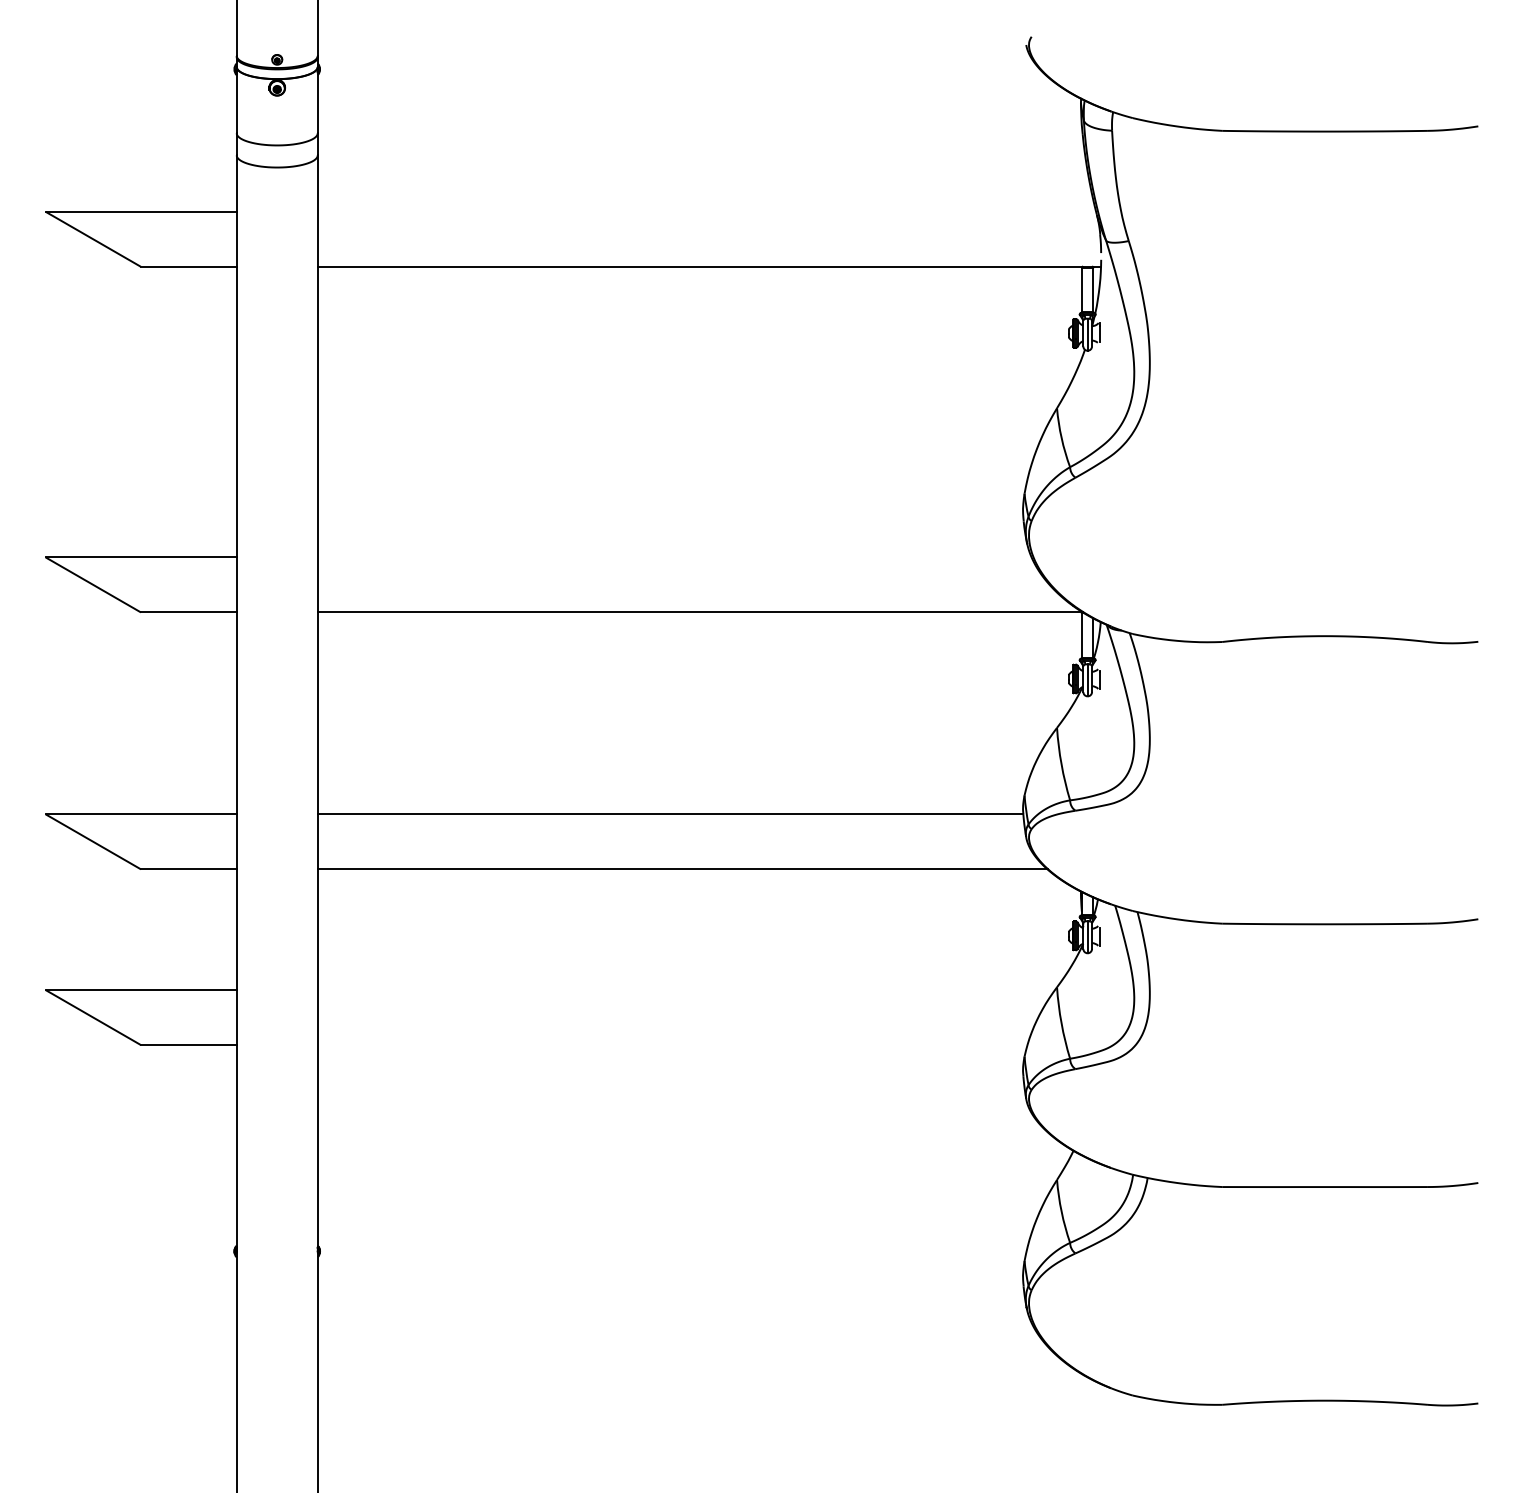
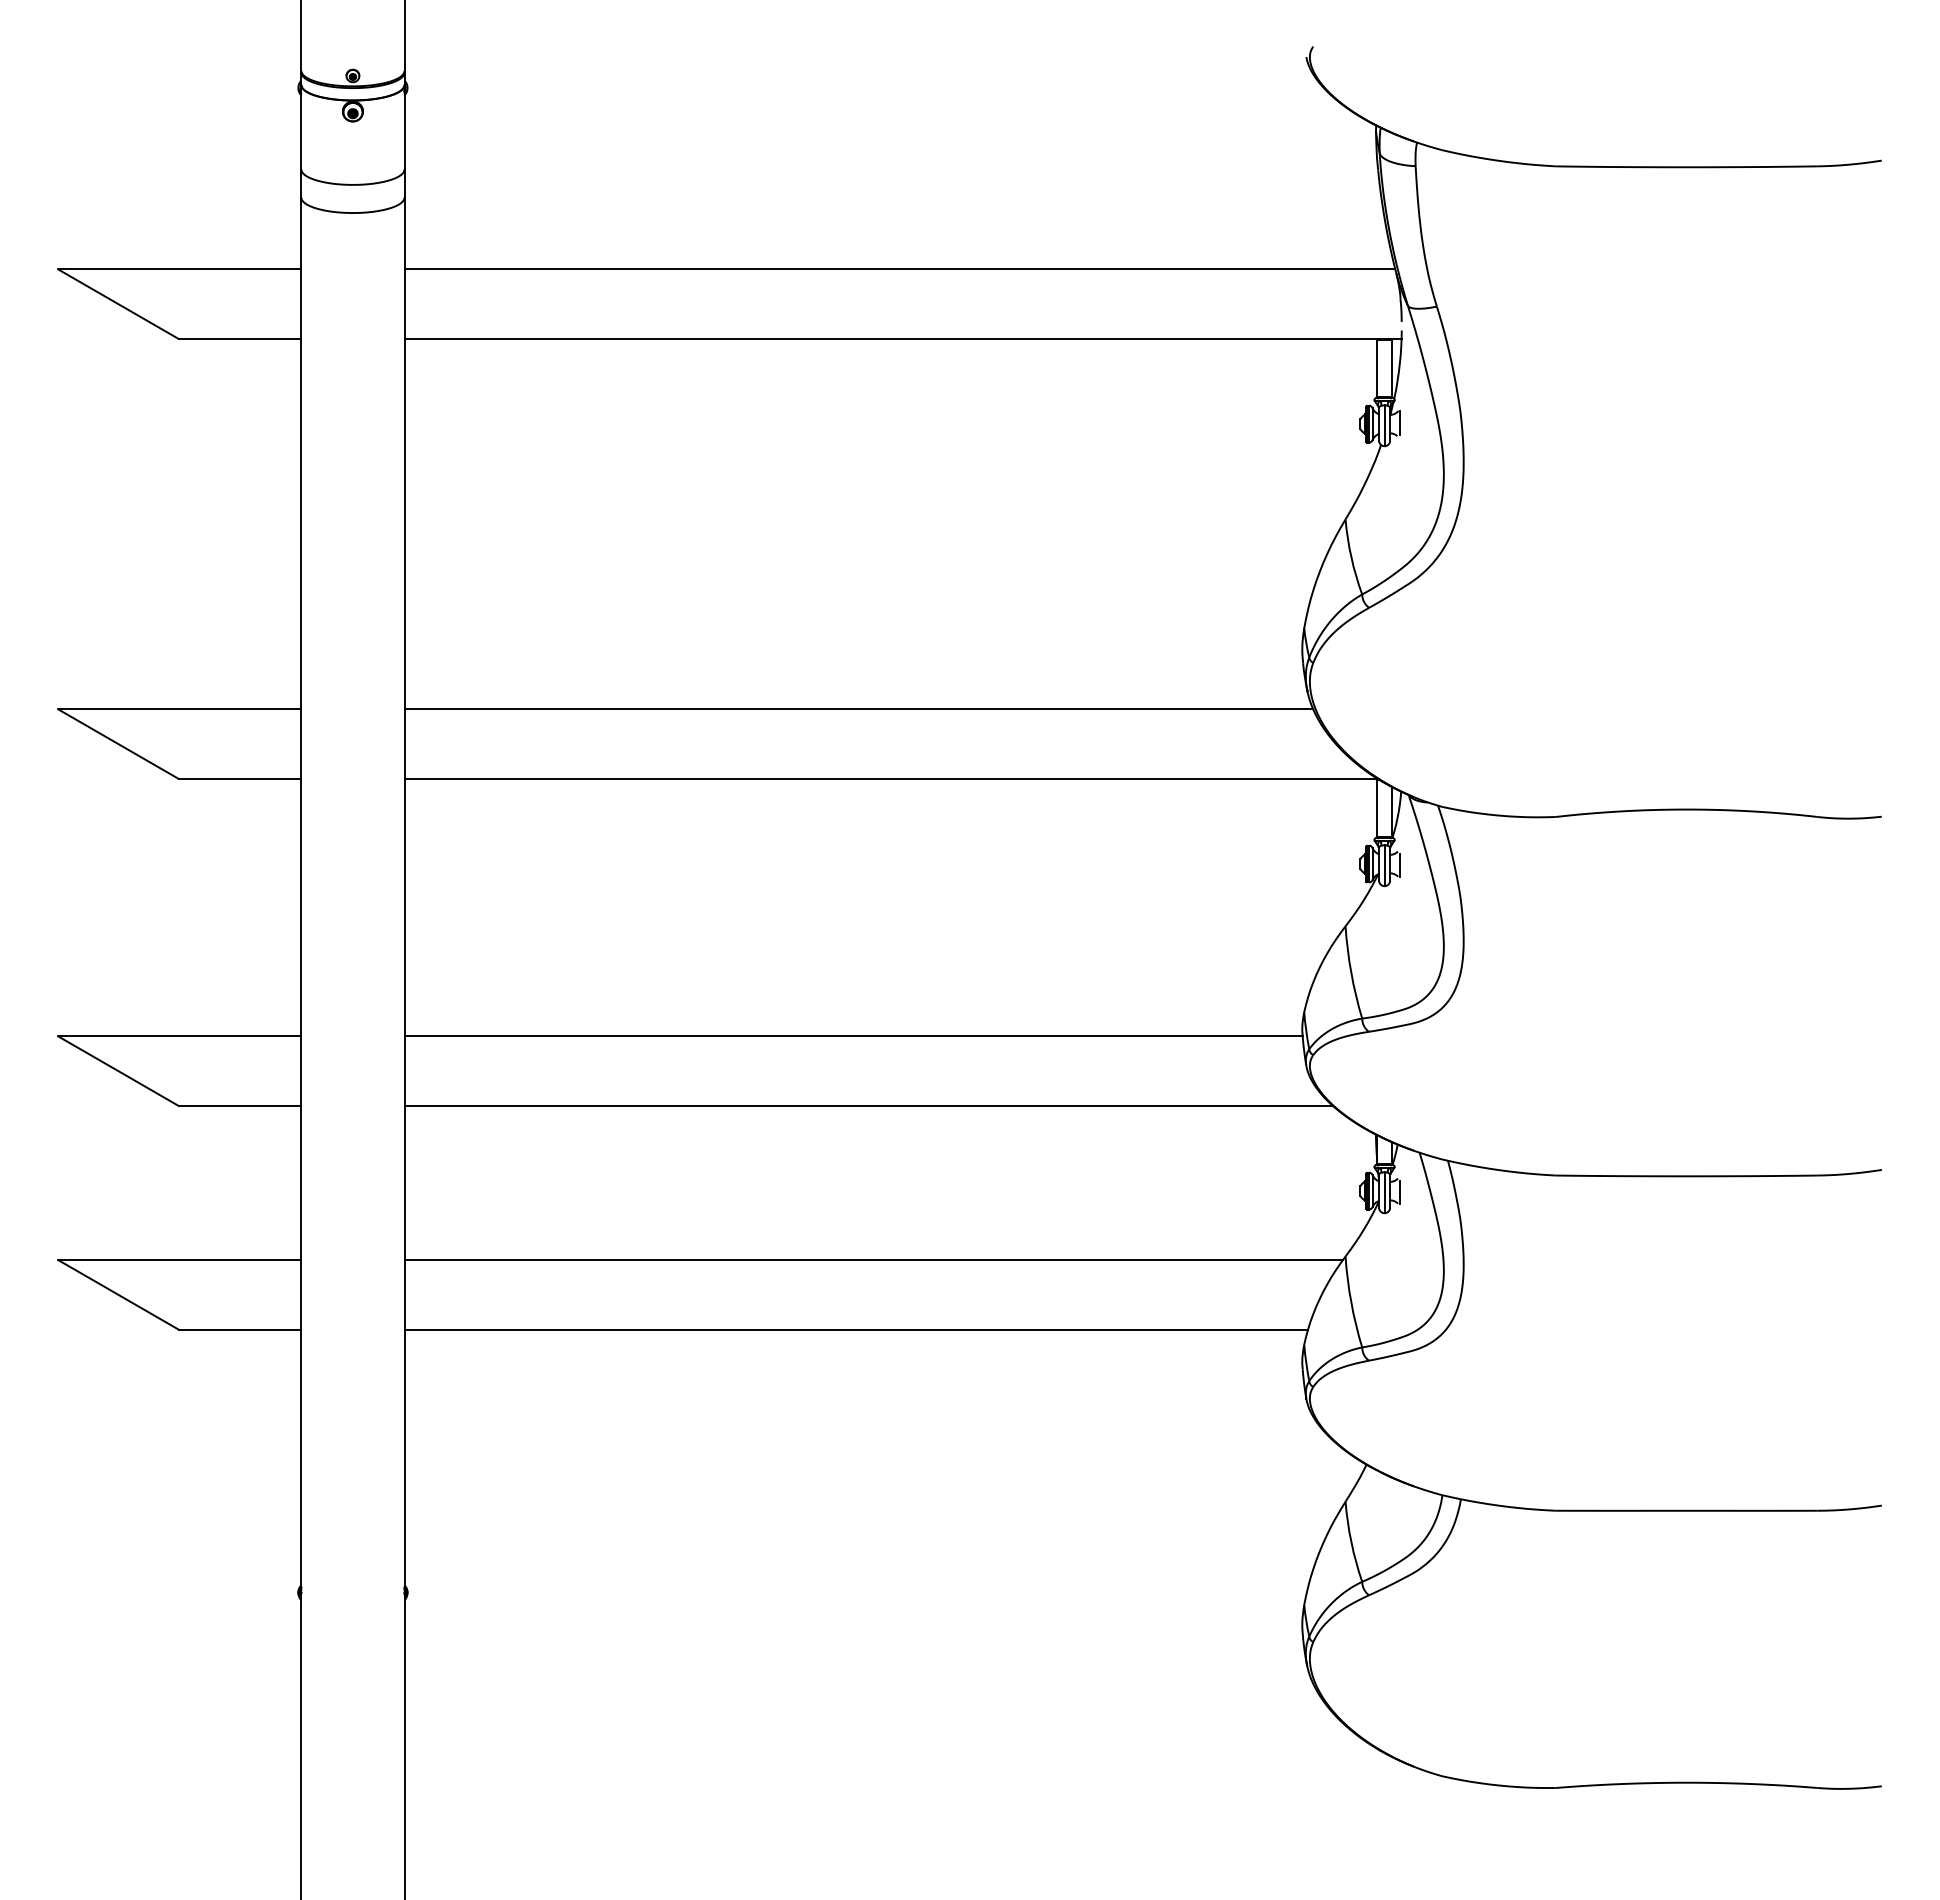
line: (706, 211) -> (899, 269), added
line: (674, 557) -> (858, 709), added
line: (686, 990) -> (873, 1260), added
line: (672, 1045) -> (855, 1330), added

